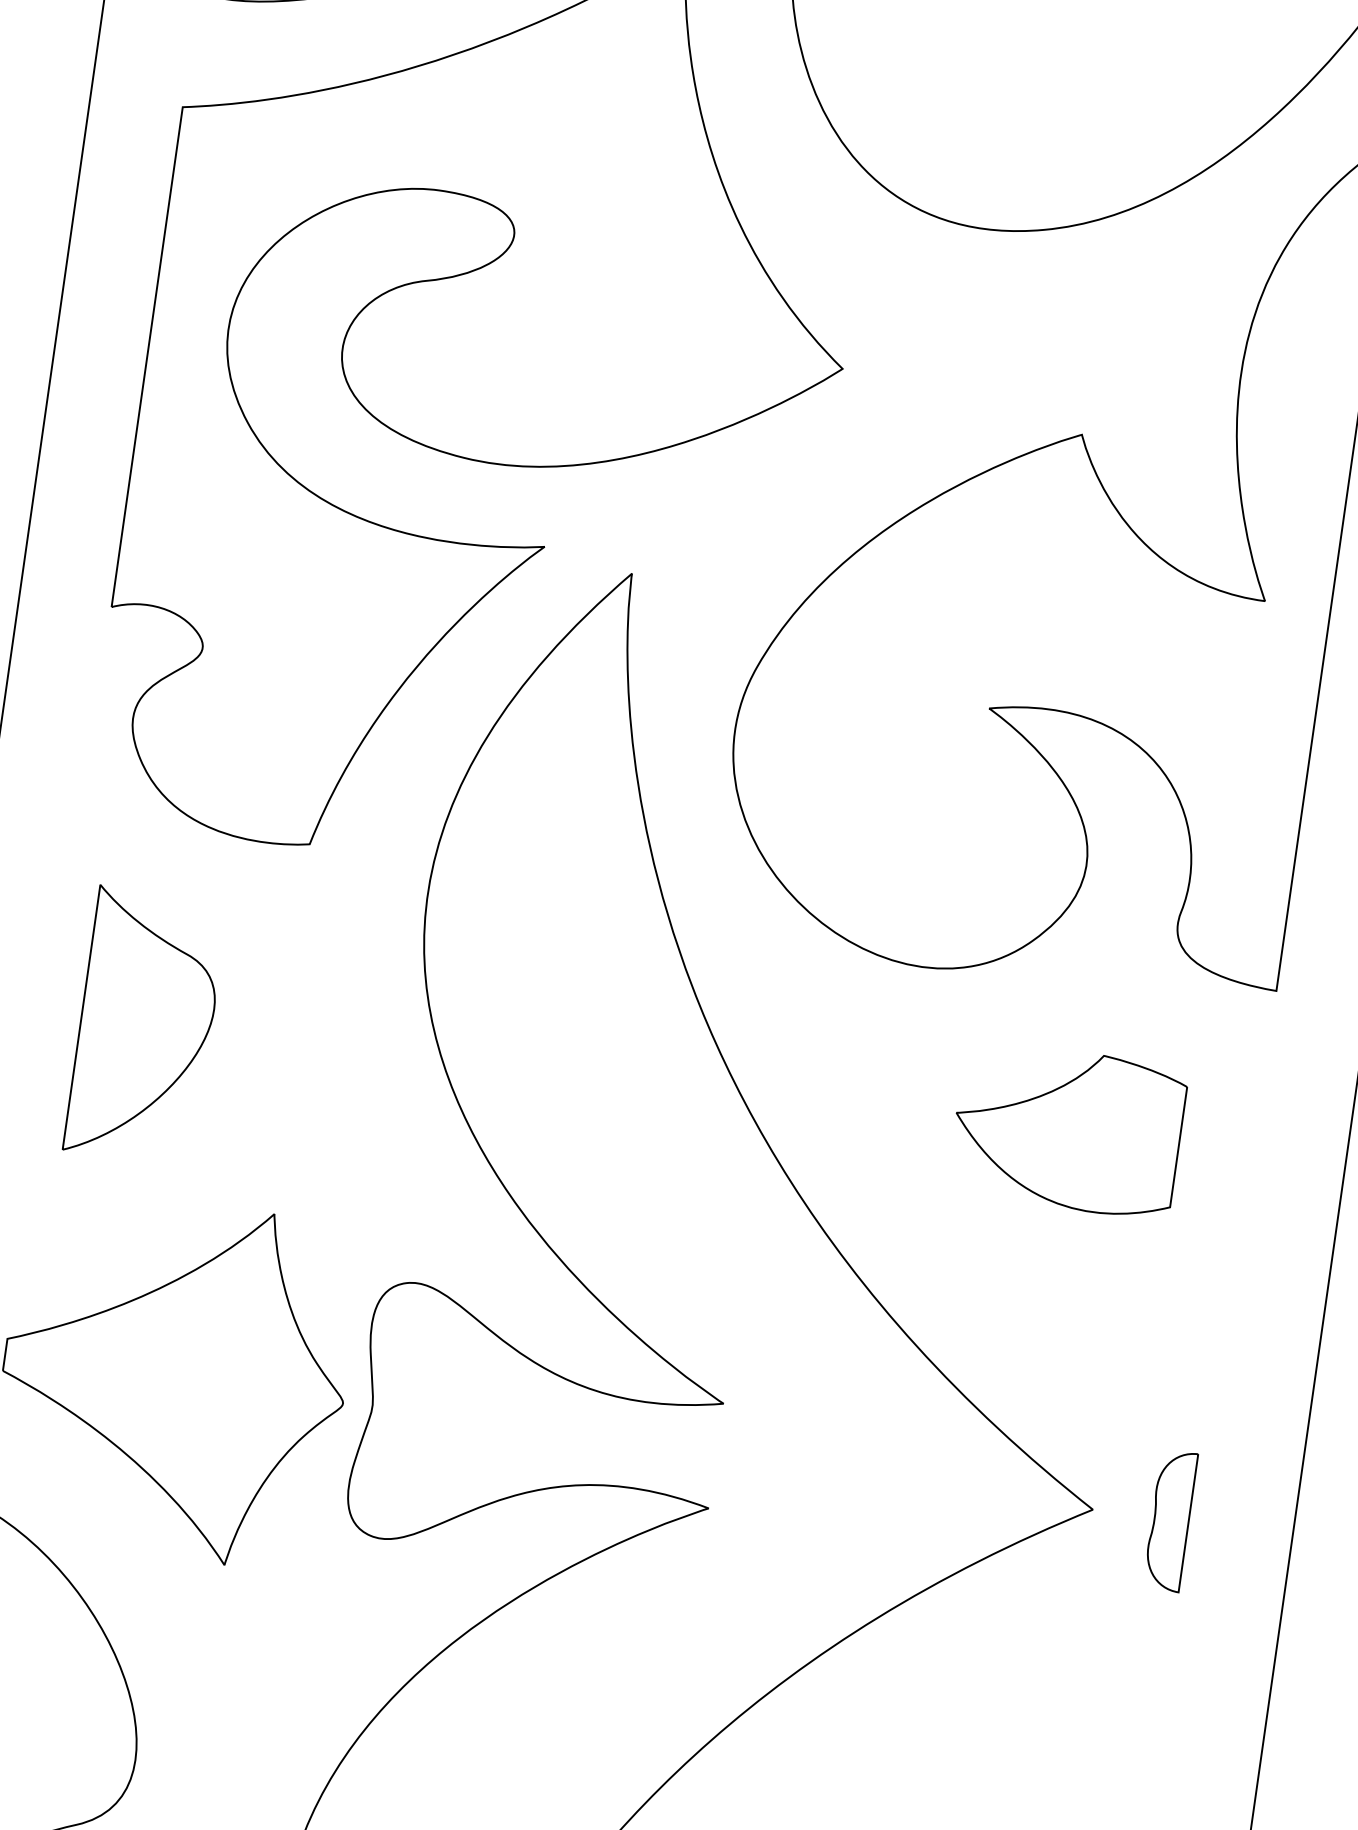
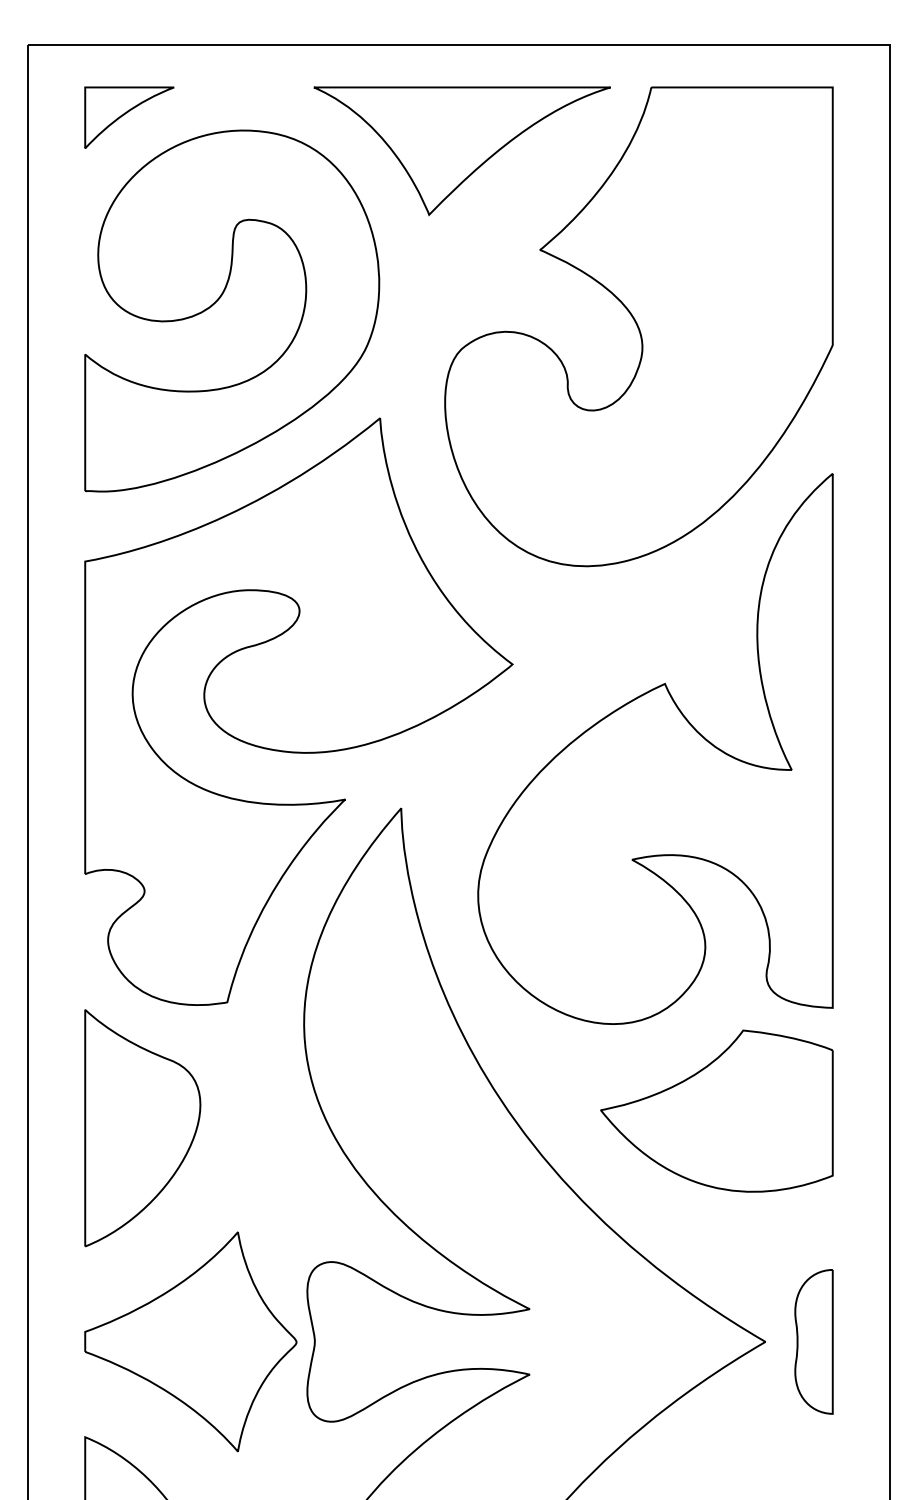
part: (145, 1026) -> (142, 1128), size x1.43
part: (1067, 1128) -> (716, 1110), size x1.67
part: (1169, 1519) -> (813, 1341), size x1.67

